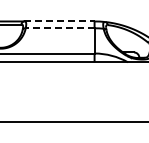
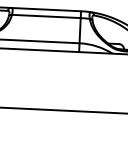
line: (59, 21) -> (46, 9), dashed -> solid
line: (59, 28) -> (45, 16), dashed -> solid

